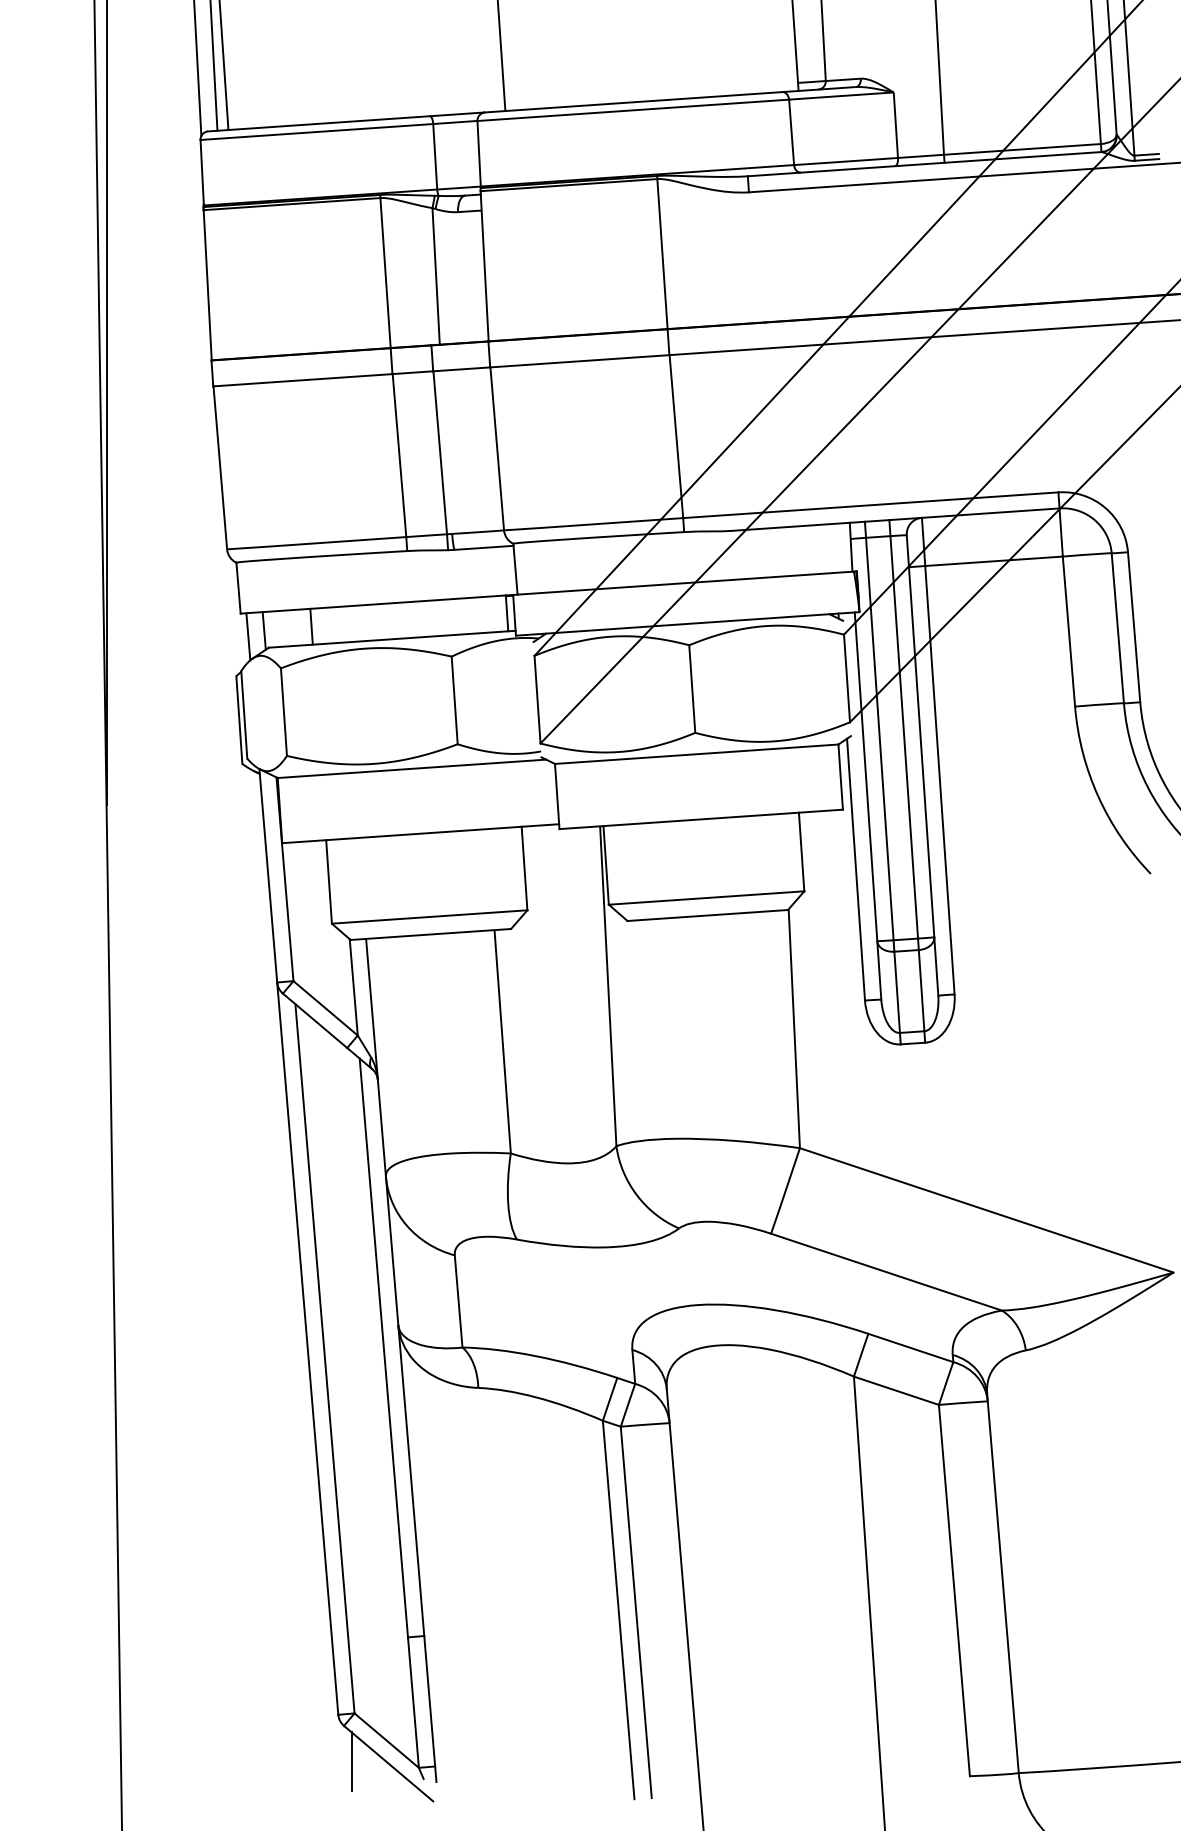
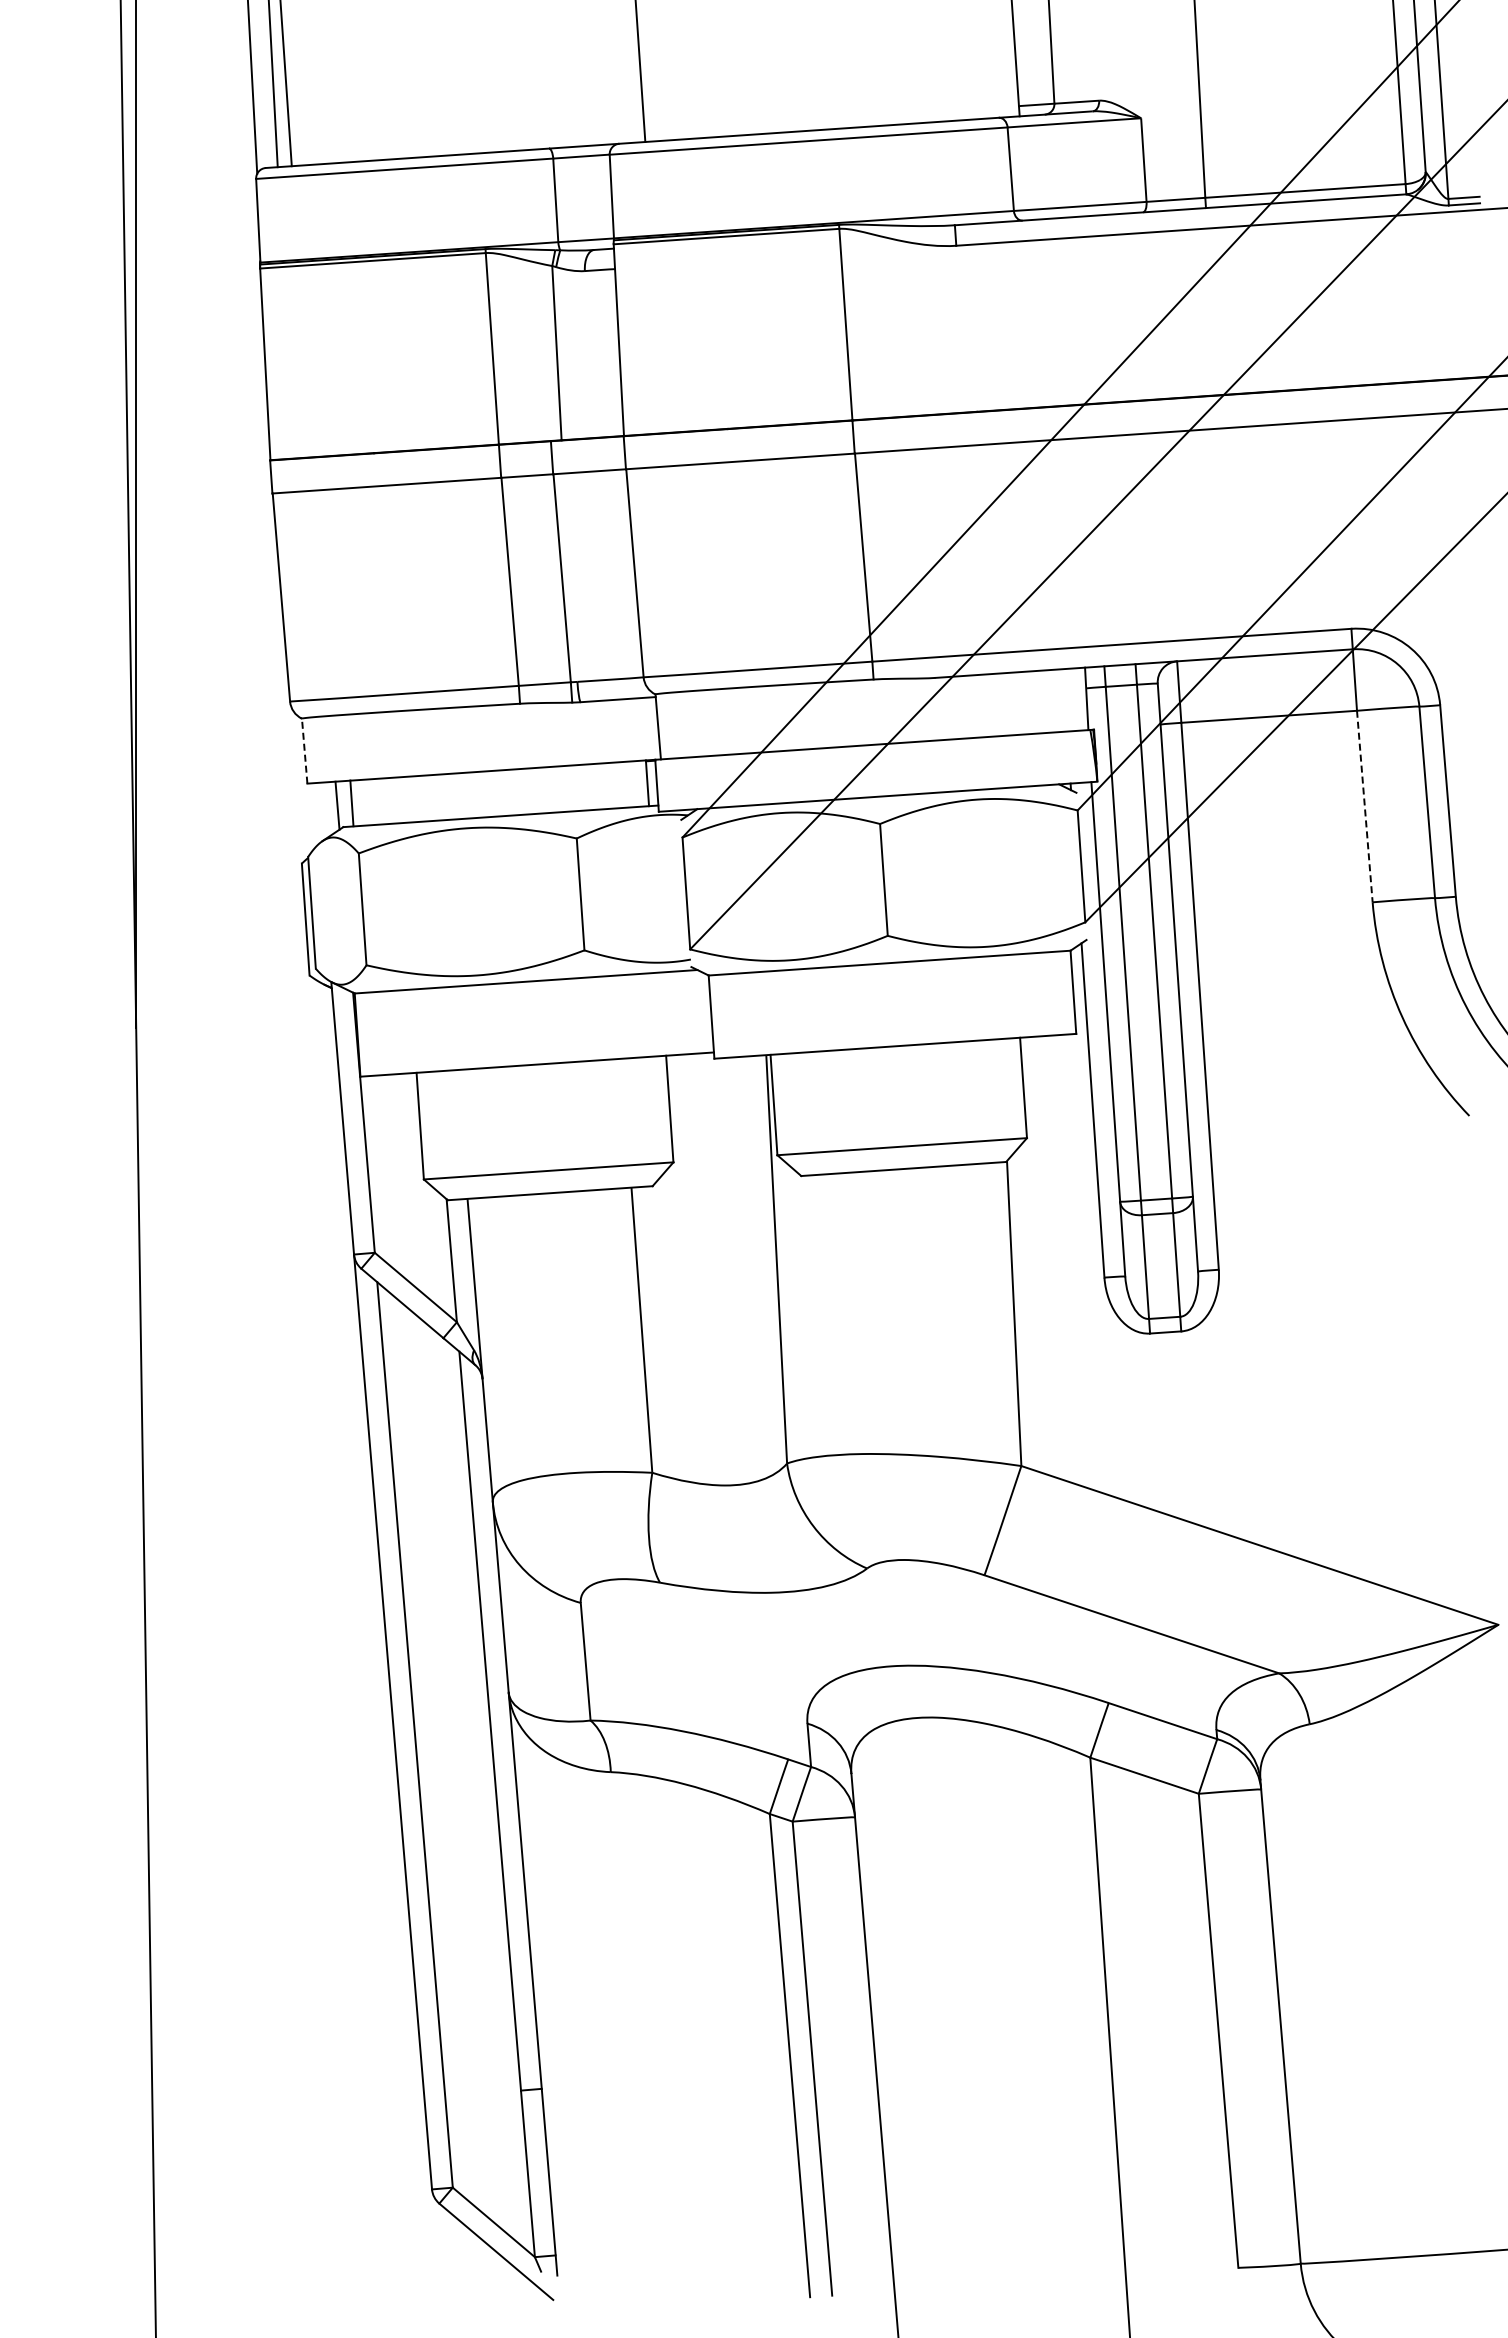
line: (238, 588) -> (304, 751), solid -> dashed
line: (311, 626) -> (351, 803), moved
line: (1068, 632) -> (1364, 807), solid -> dashed
line: (247, 637) -> (316, 813), removed
line: (351, 1761) -> (448, 2248), removed

